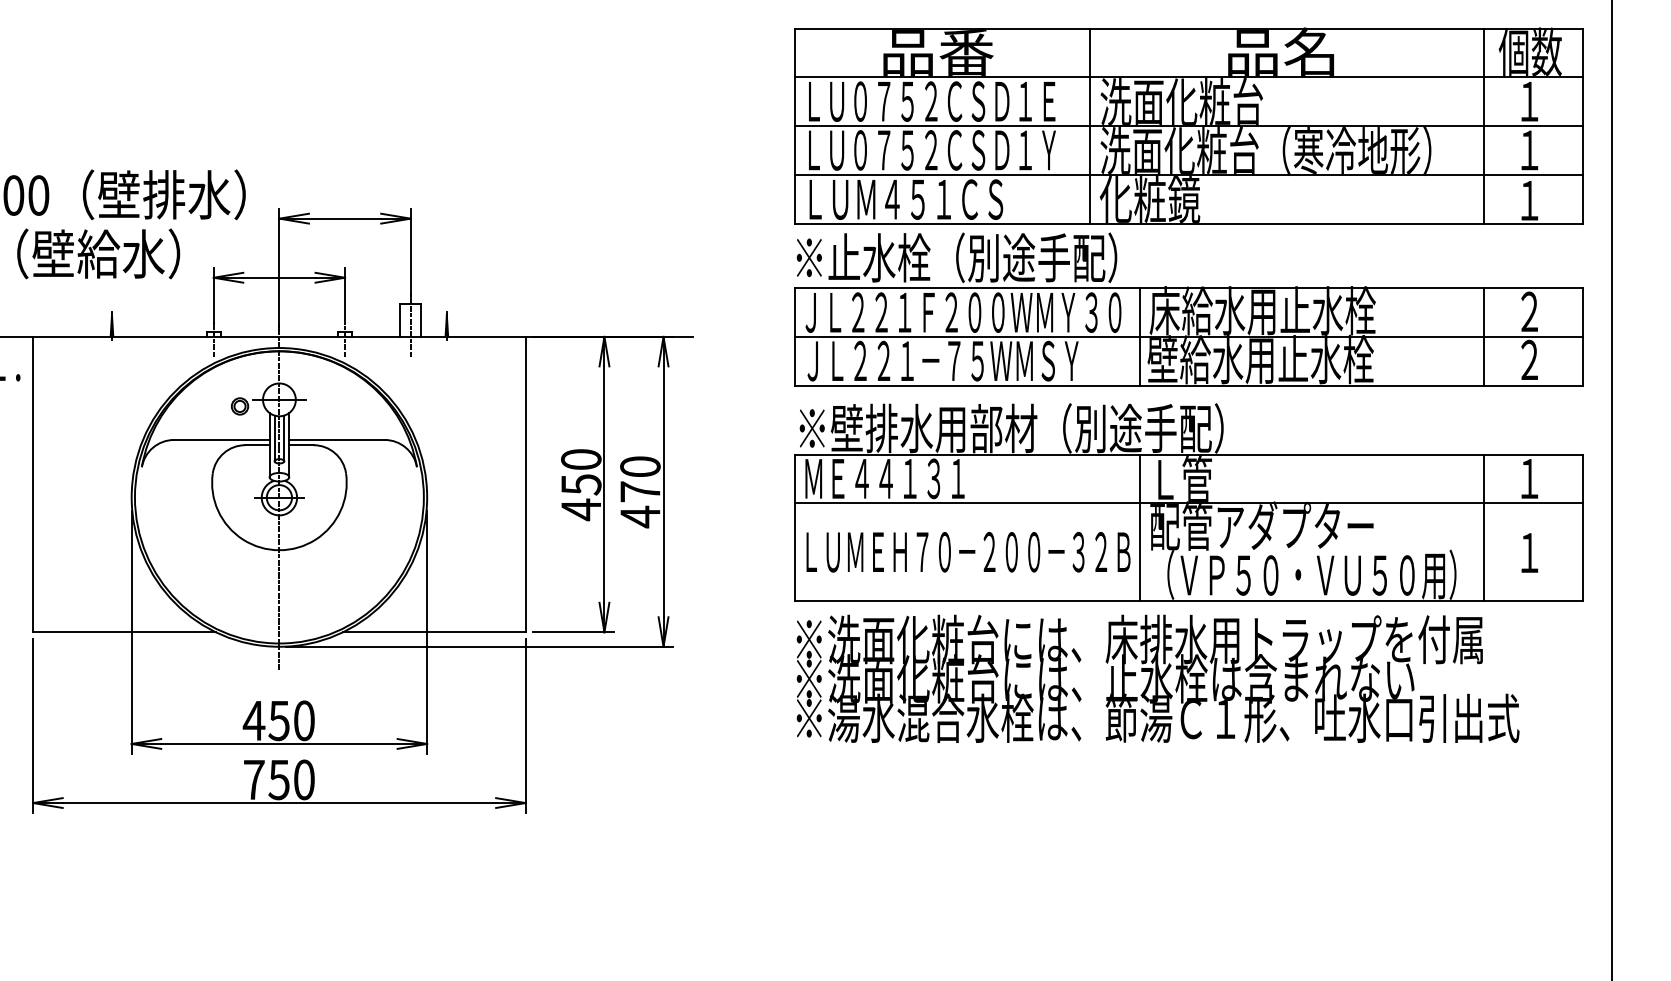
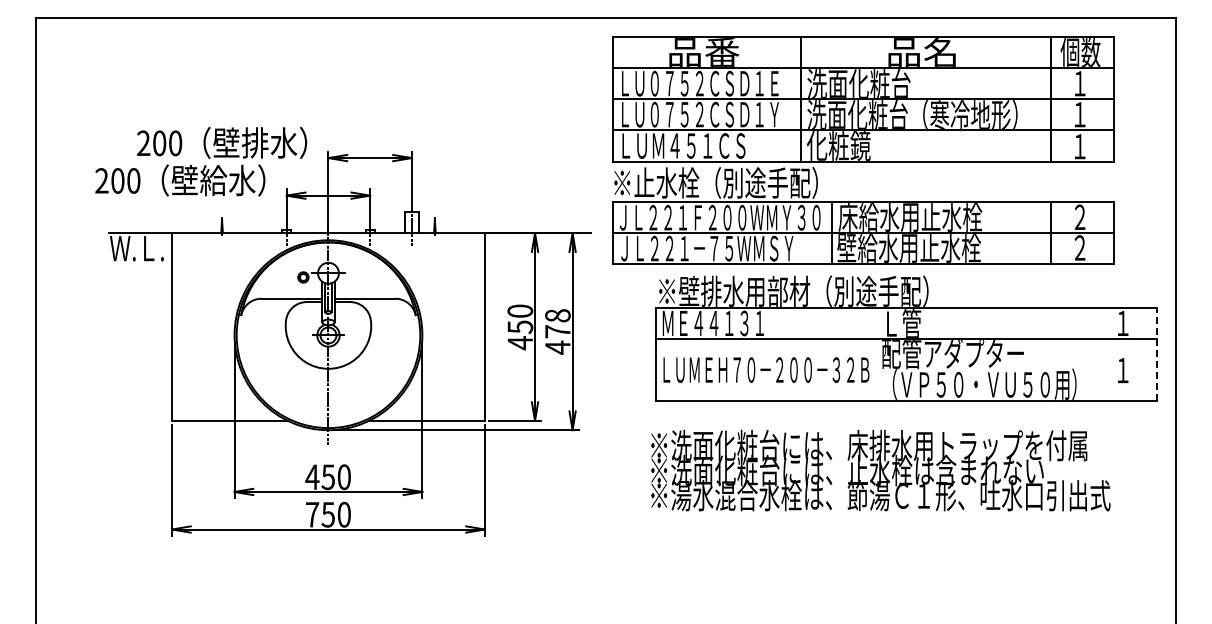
part: (1188, 206) -> (863, 150), moved
text: (639, 466) -> (557, 315), 470 -> 478
line: (1582, 526) -> (1156, 353), solid -> dashed
line: (1140, 527) -> (875, 354), removed
line: (1484, 527) -> (1094, 354), removed
text: (1157, 678) -> (880, 470), moved

